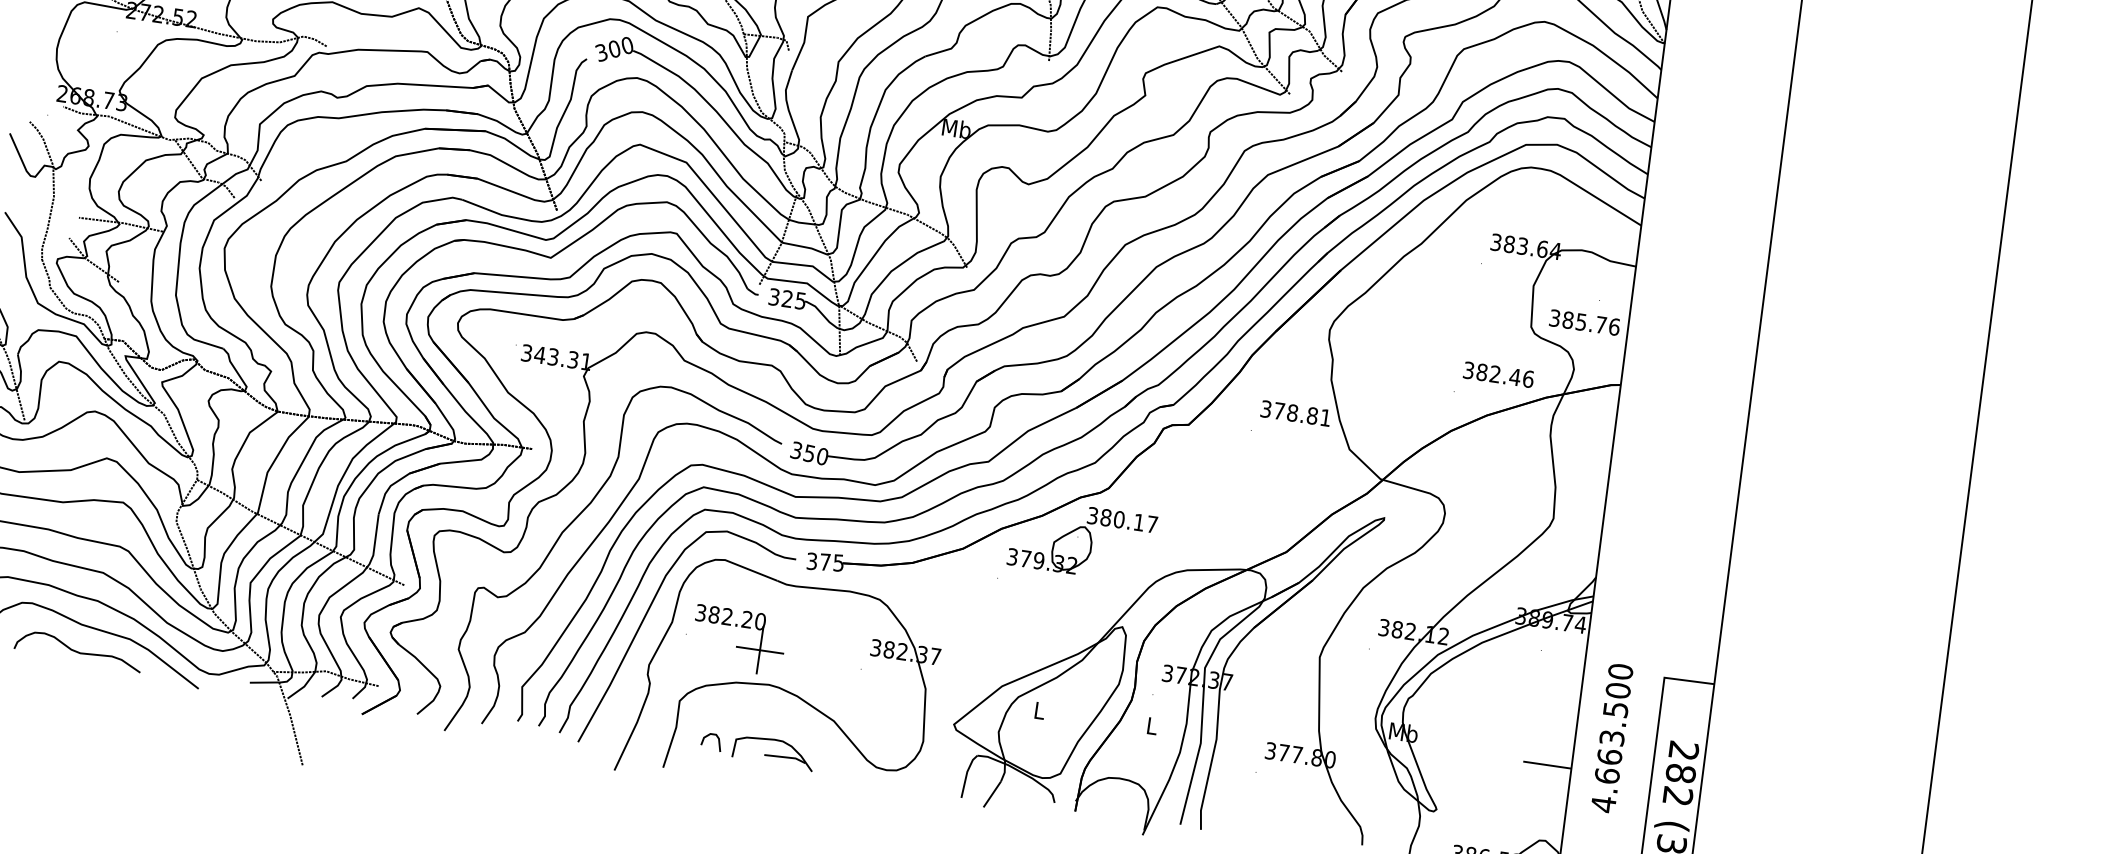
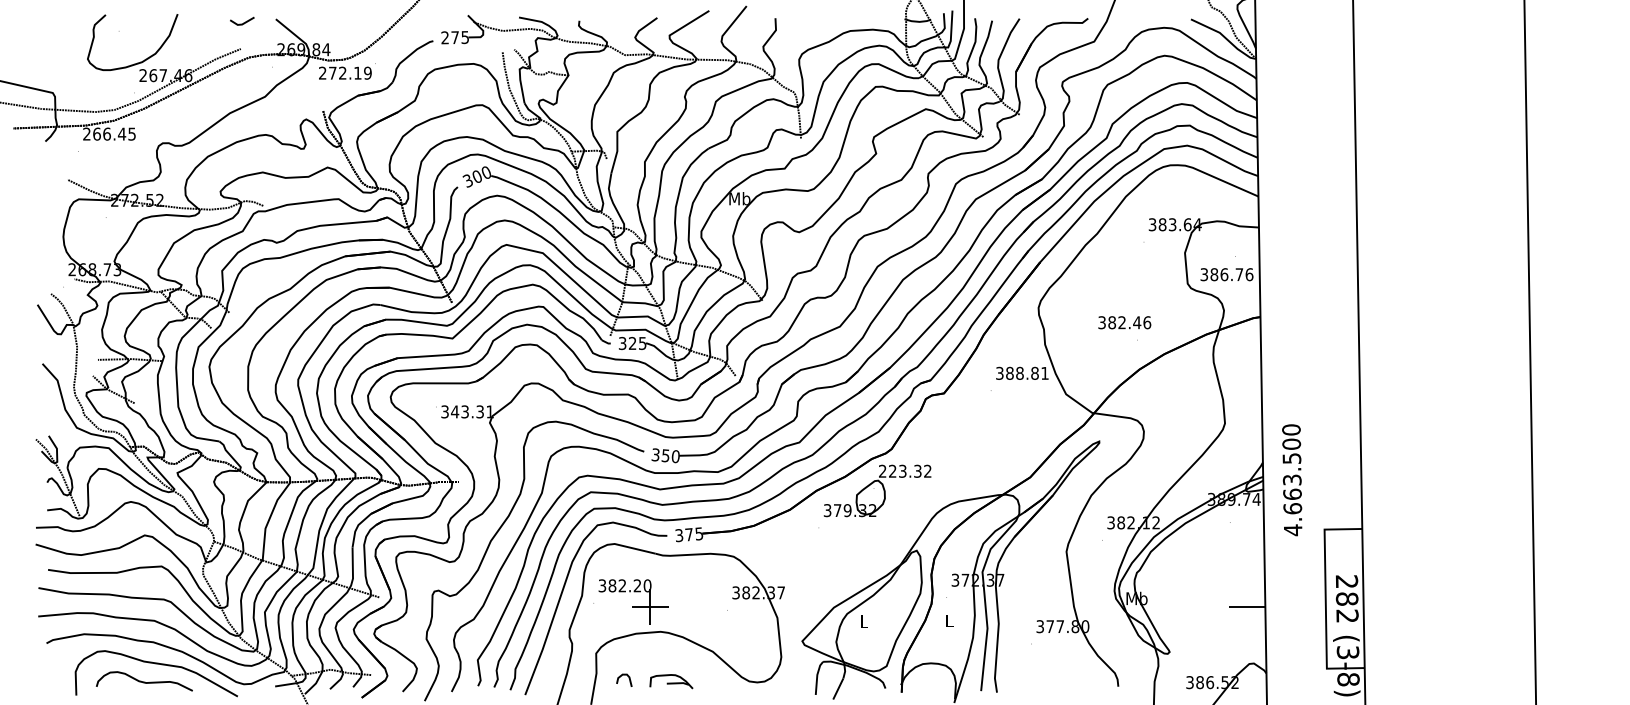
text: (1581, 321) -> (1224, 274), 385.76 -> 386.76
text: (1498, 374) -> (1124, 322), moved
text: (1279, 409) -> (1009, 372), 378.81 -> 388.81
text: (1122, 519) -> (905, 470), 380.17 -> 223.32
text: (1612, 738) -> (1292, 480), moved
part: (773, 752) -> (671, 681), size x0.7

